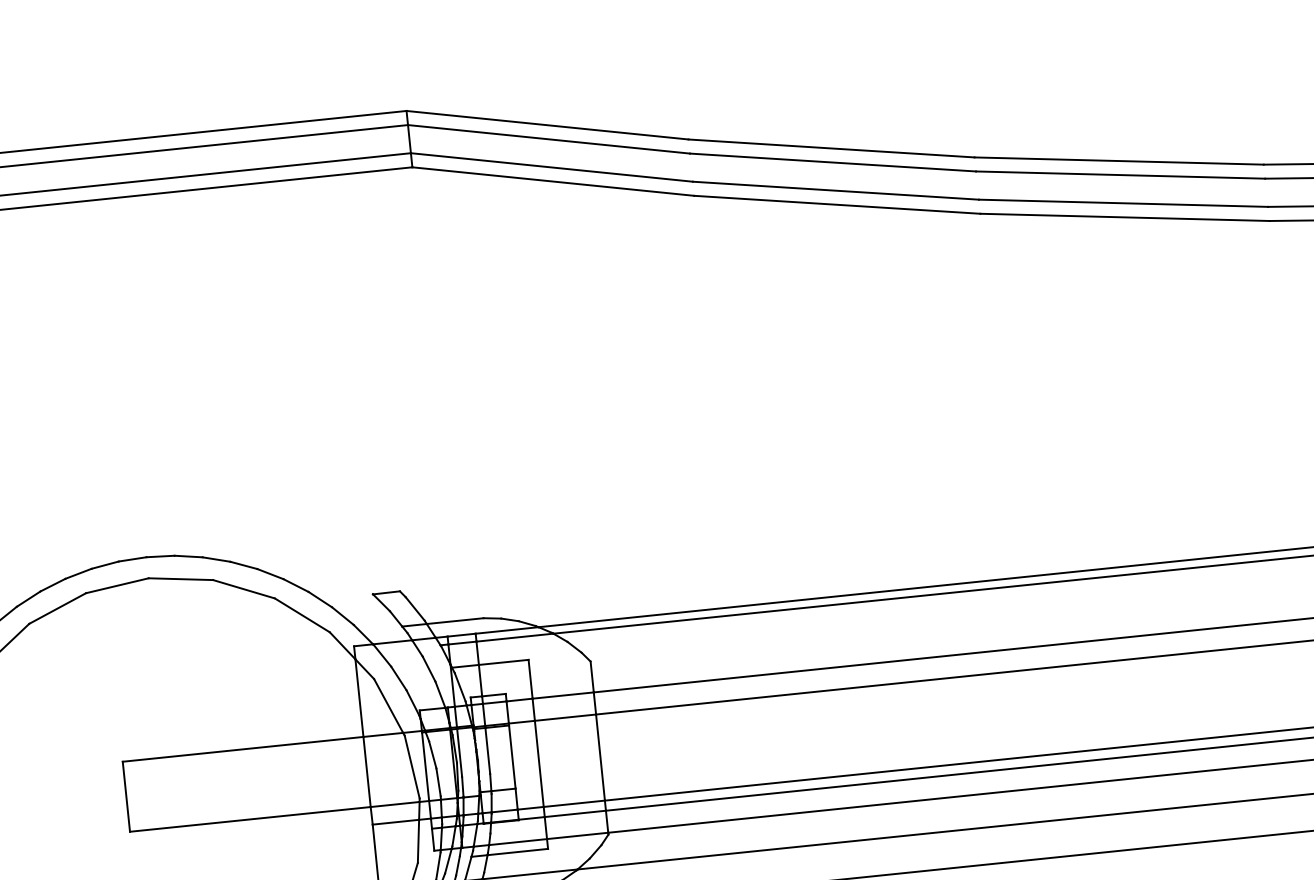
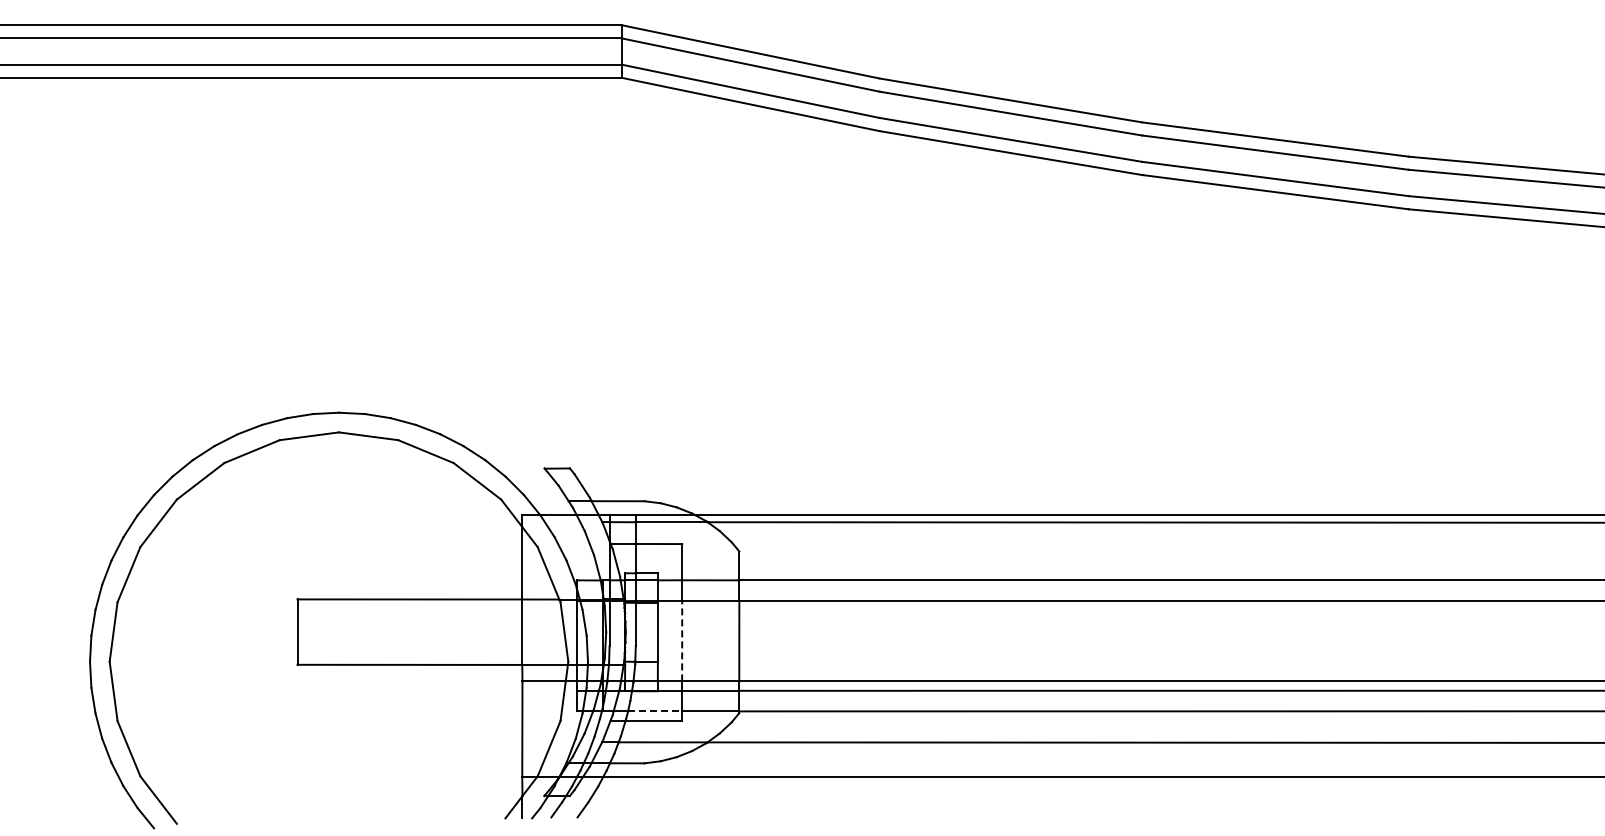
line: (539, 763) -> (682, 640), solid -> dashed
line: (518, 842) -> (655, 711), solid -> dashed

